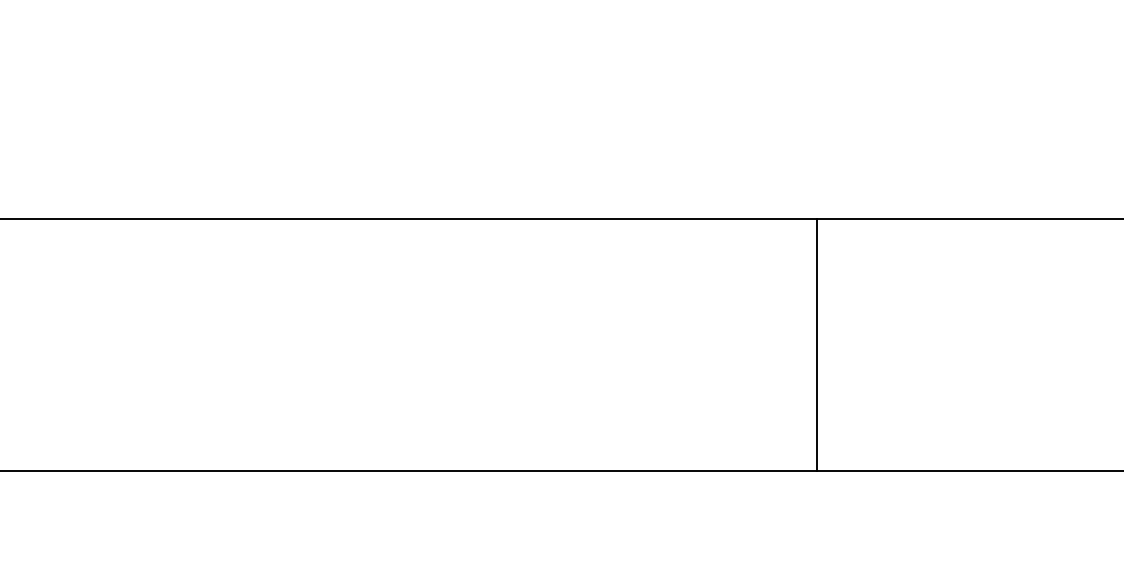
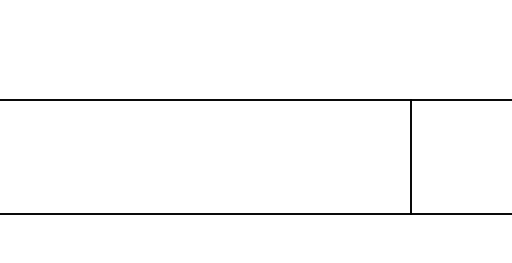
line: (817, 343) -> (411, 156), moved

